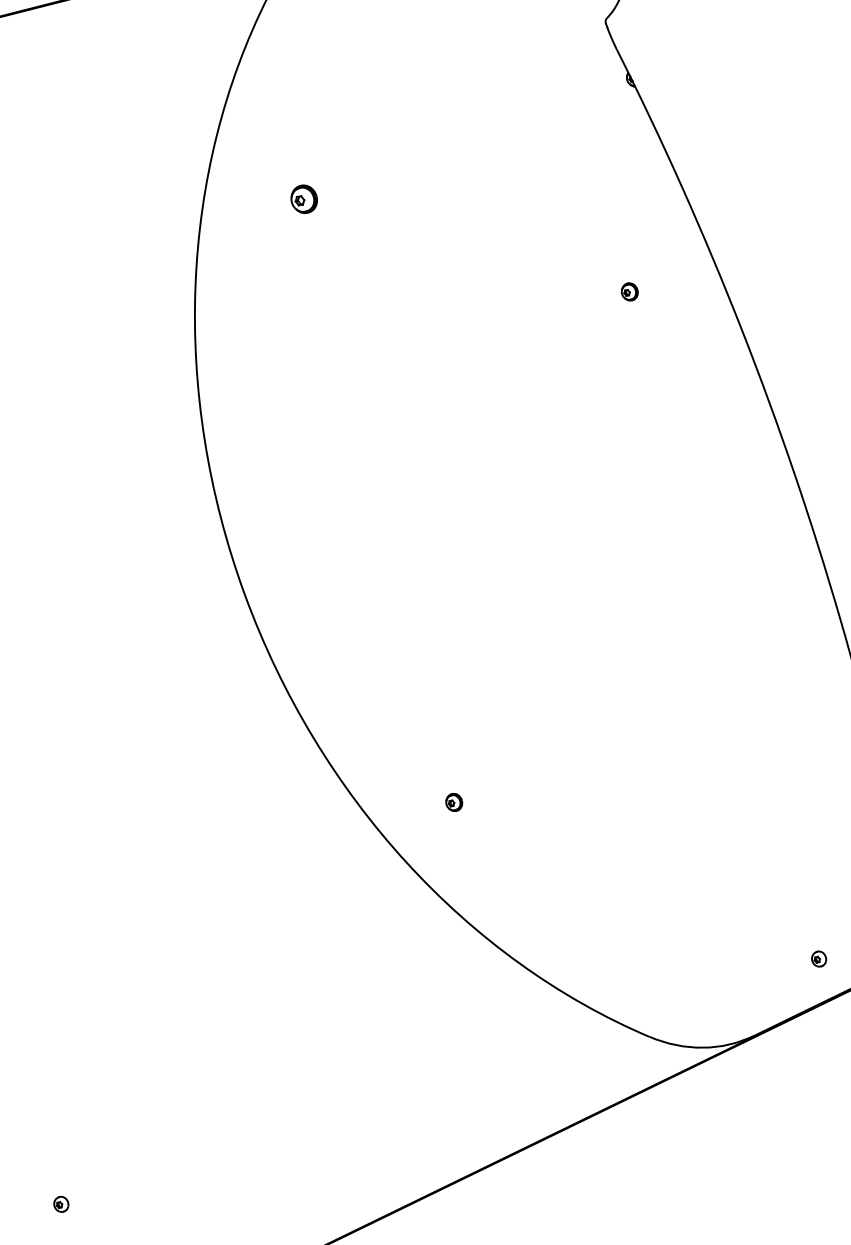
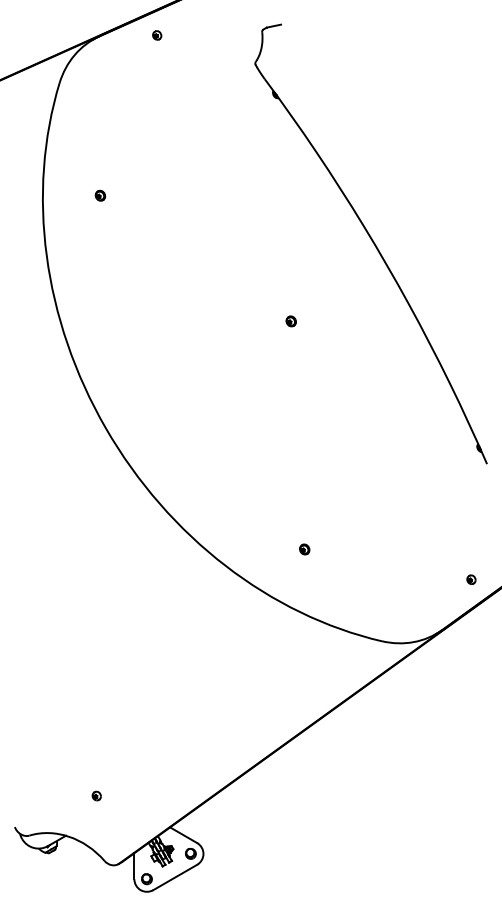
part: (304, 198) -> (100, 195), size x0.62
part: (628, 291) -> (290, 321), moved
part: (453, 802) -> (304, 549), moved
part: (61, 1203) -> (96, 795), moved

